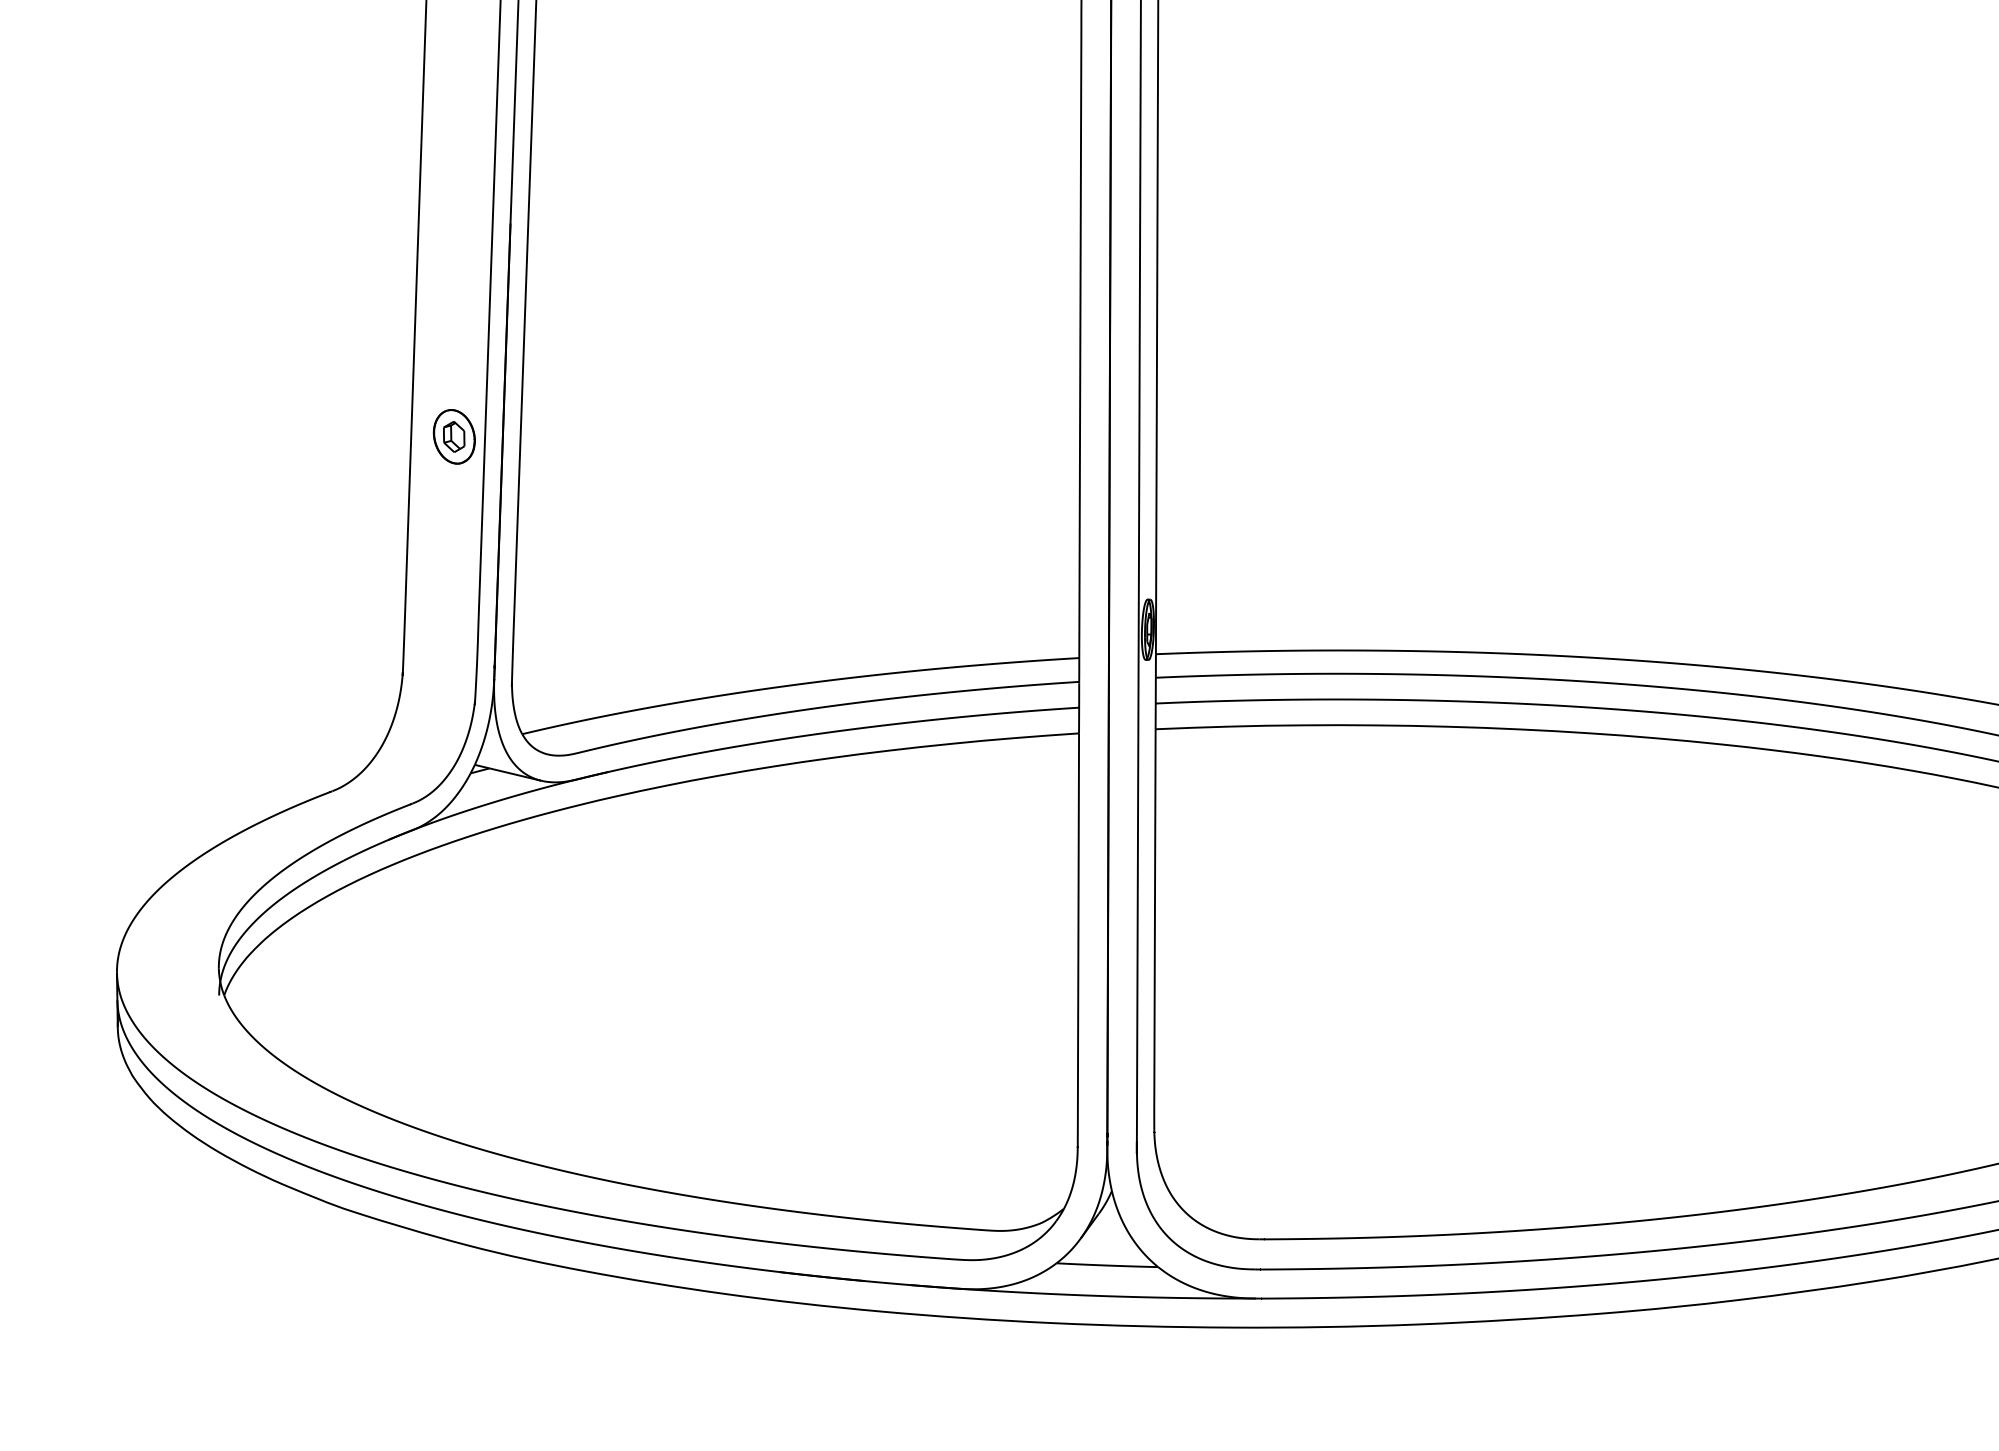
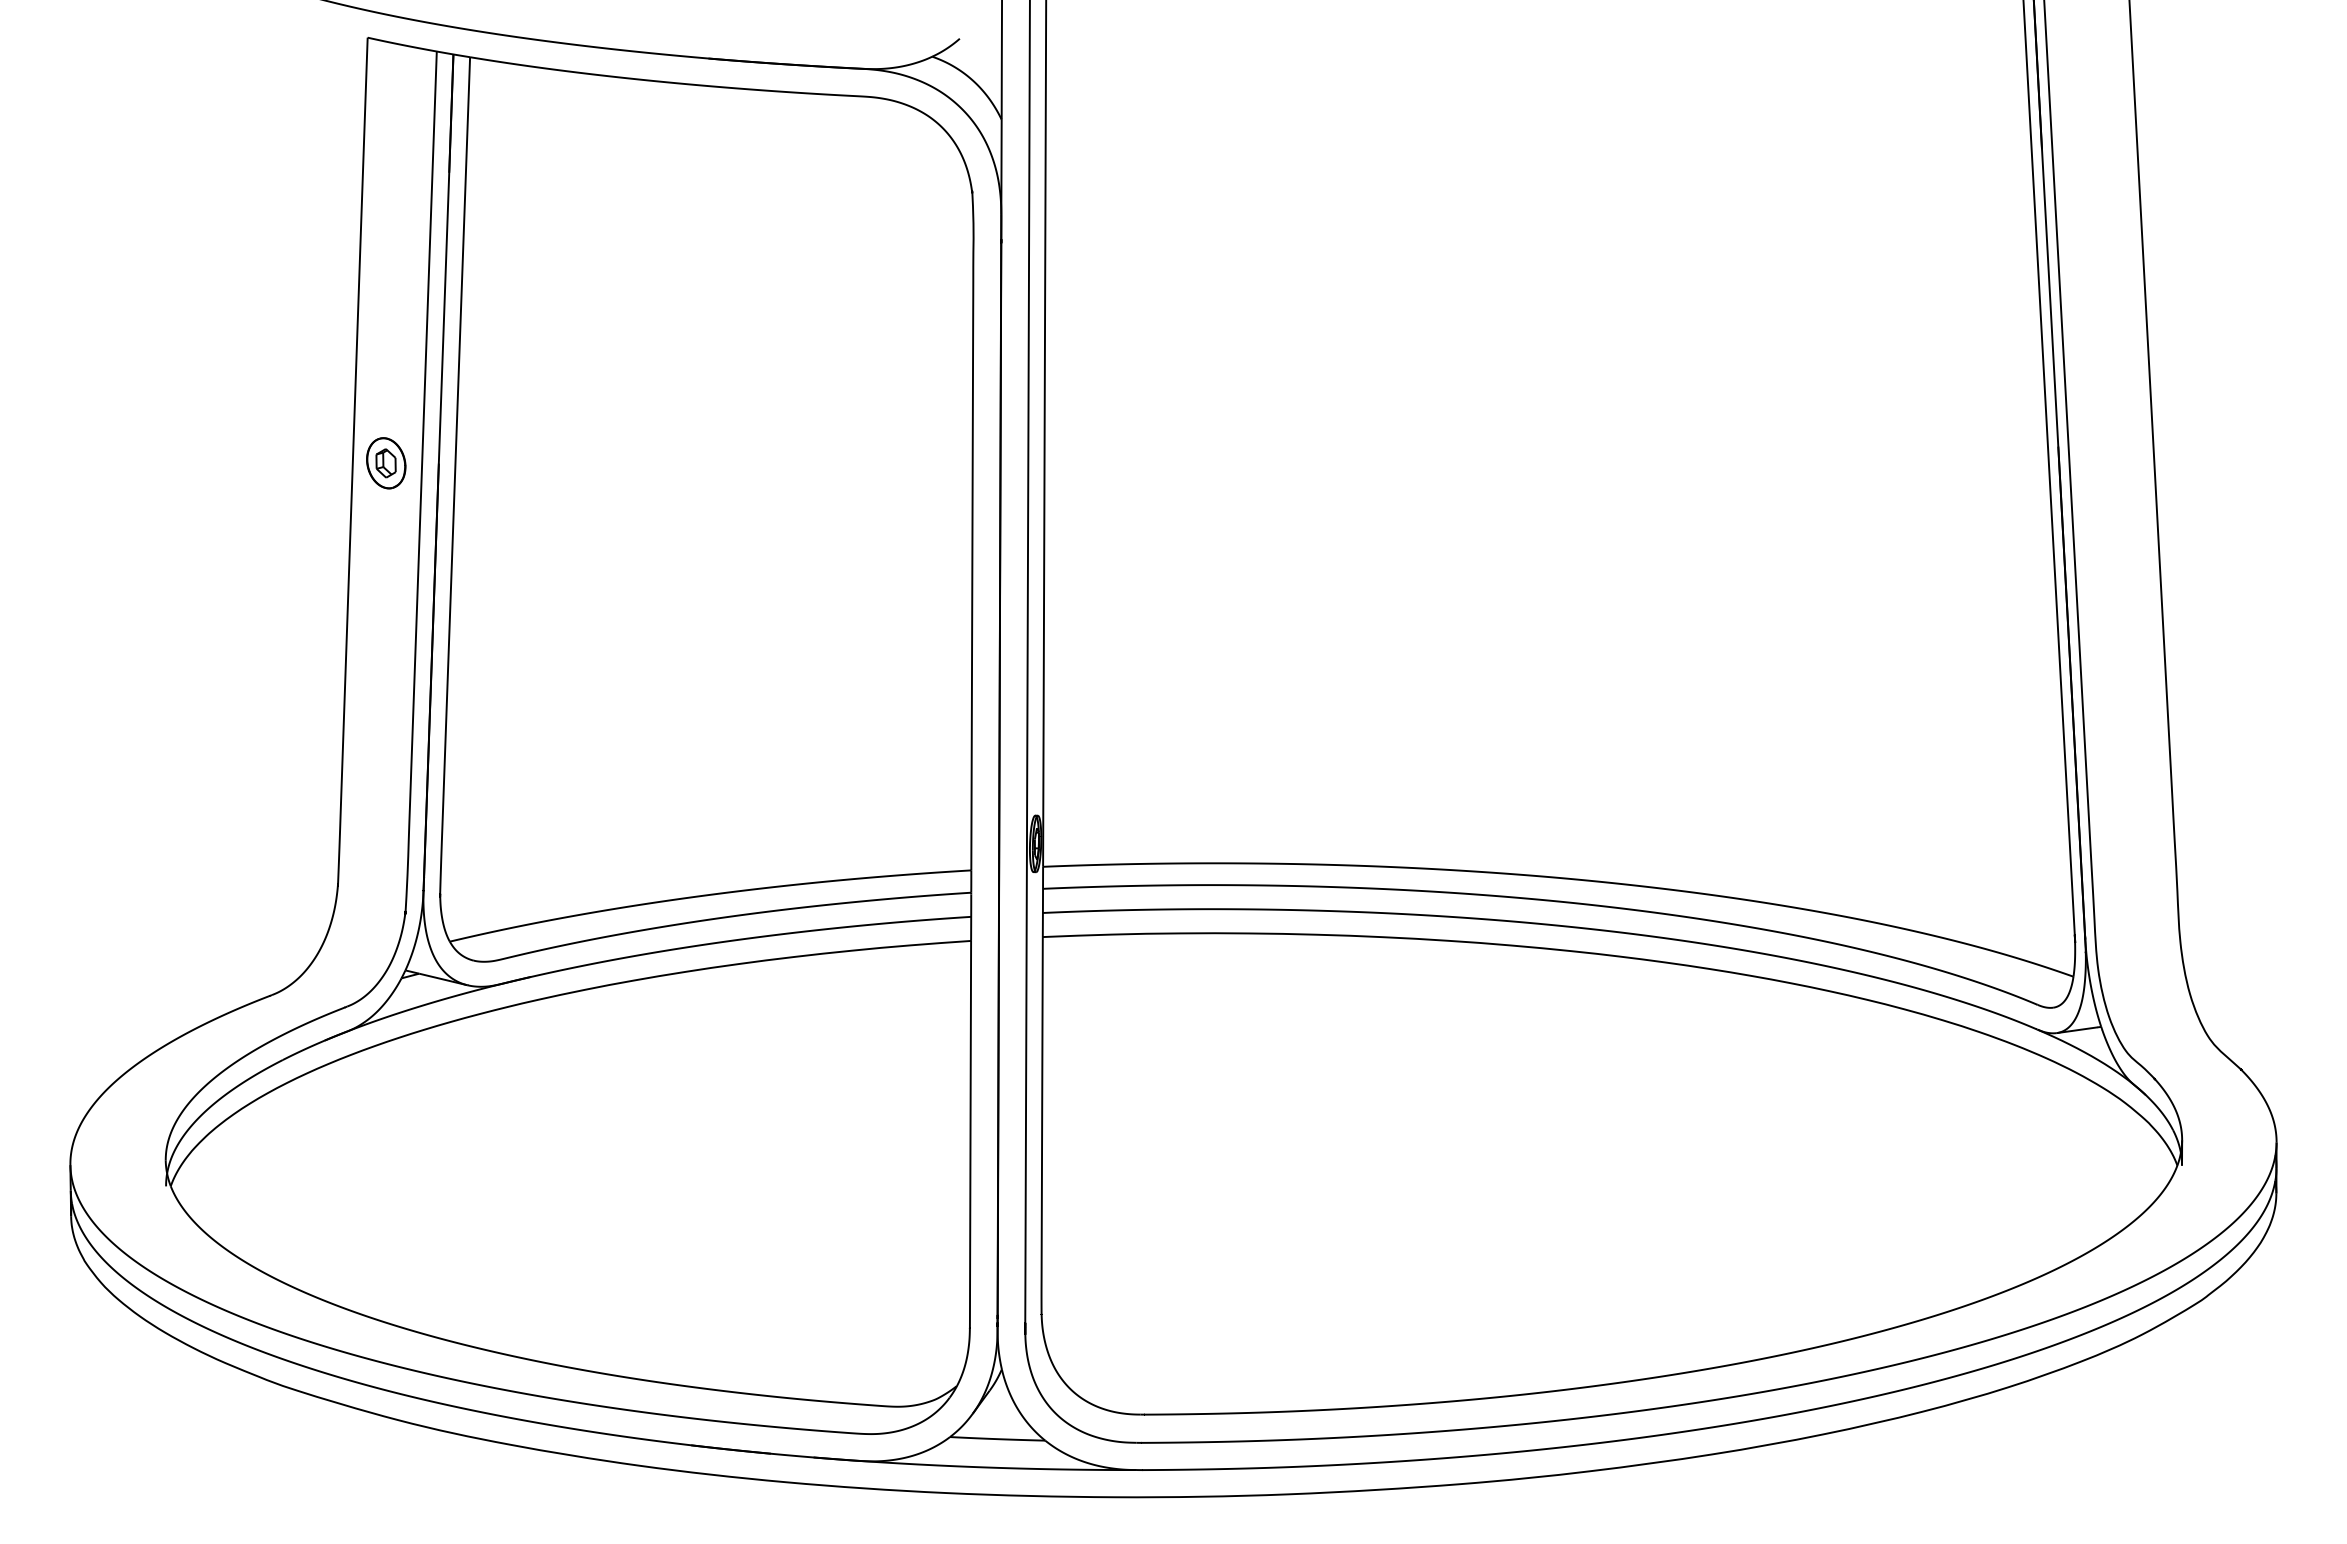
part: (454, 437) -> (386, 463), moved

